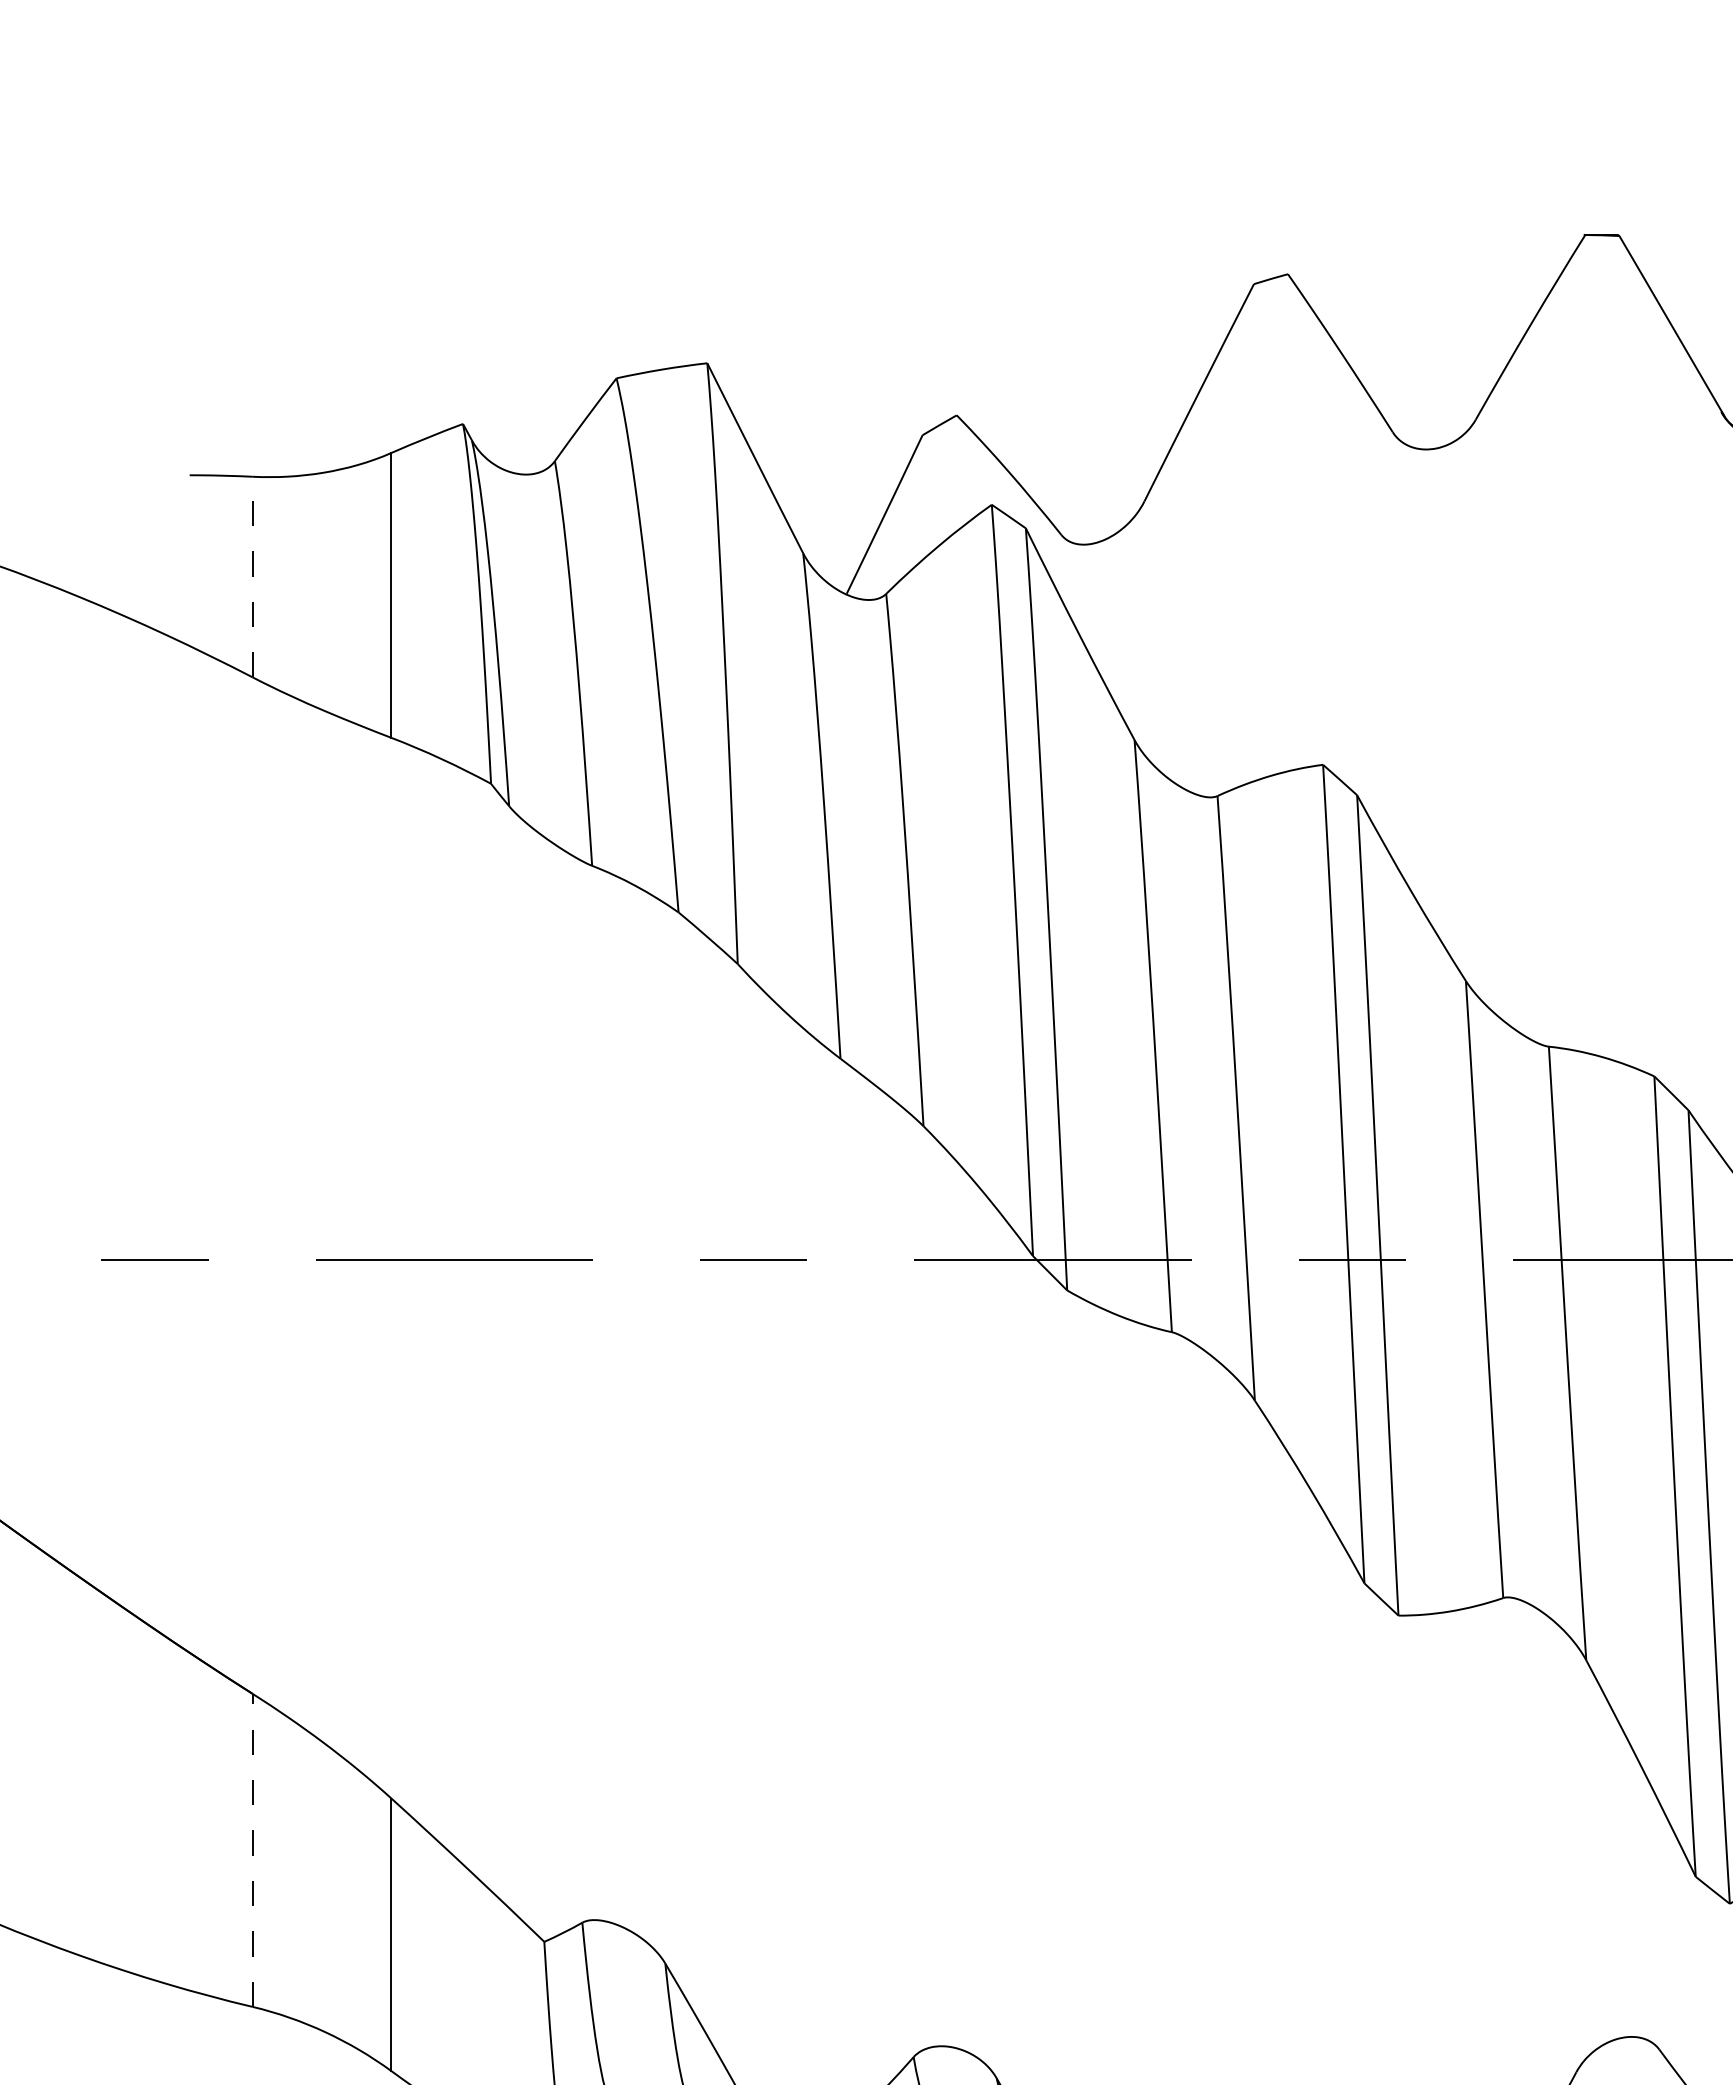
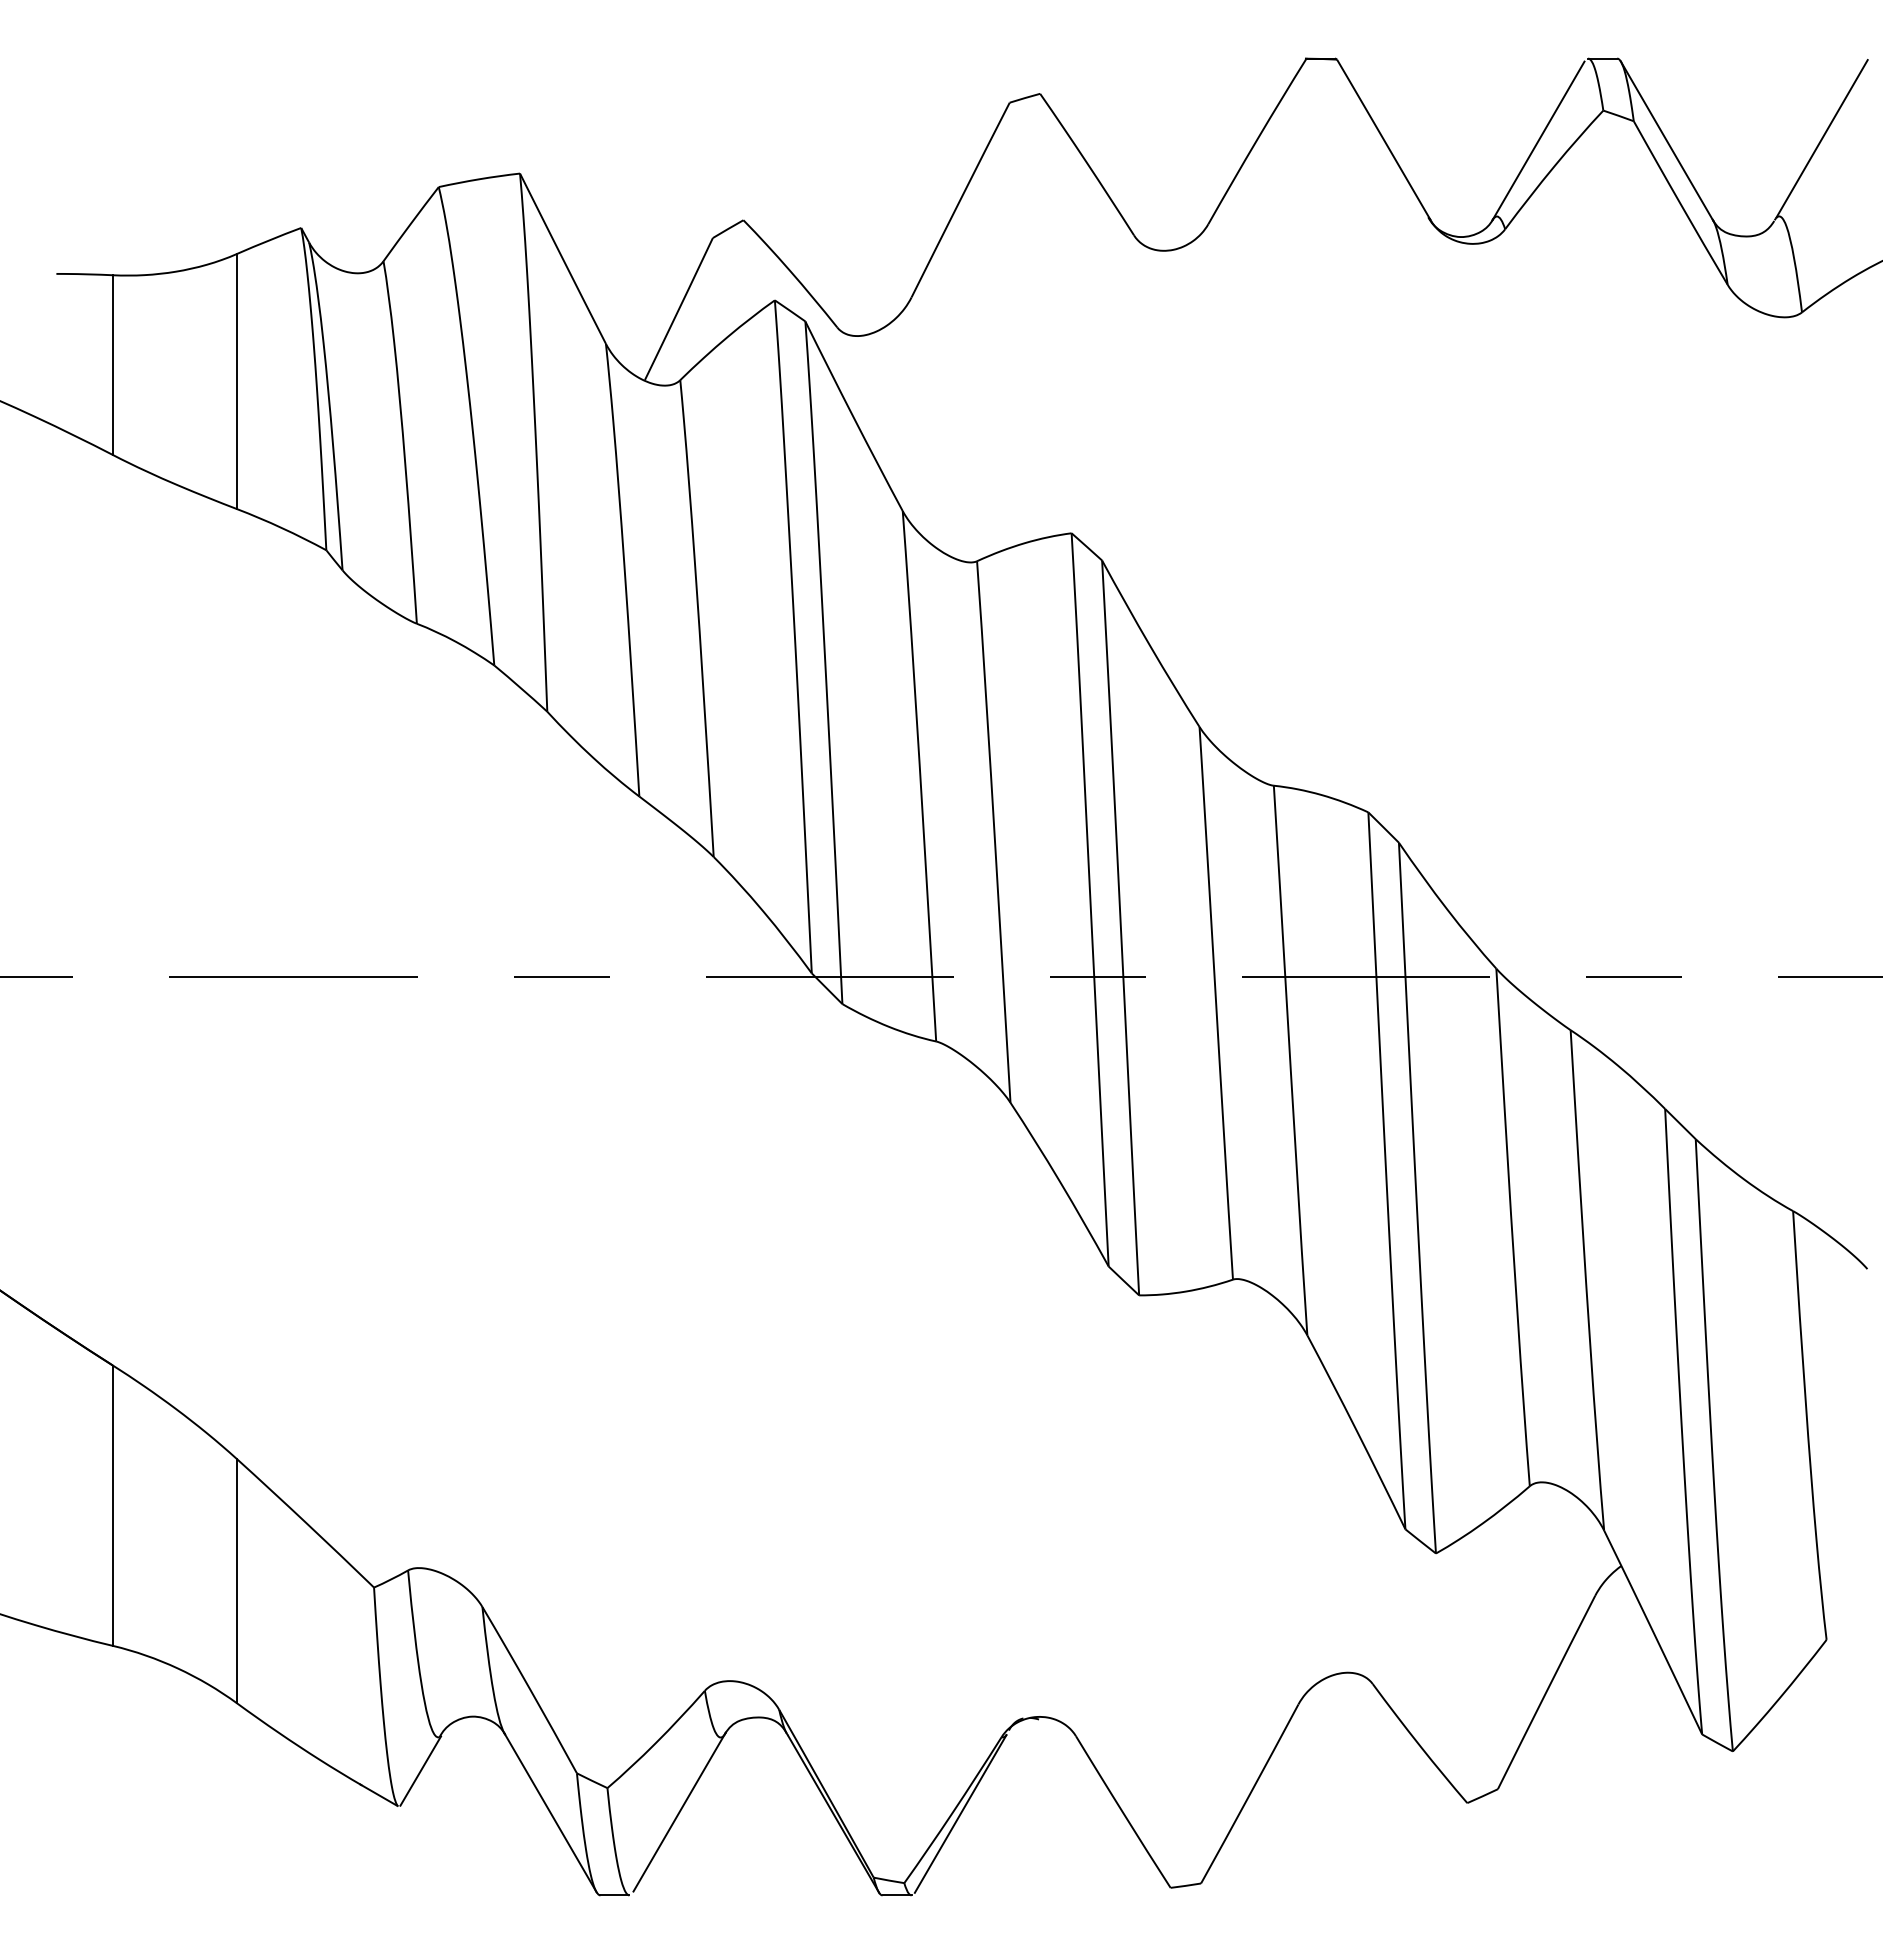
line: (252, 577) -> (112, 365), dashed -> solid
line: (252, 1850) -> (112, 1505), dashed -> solid

